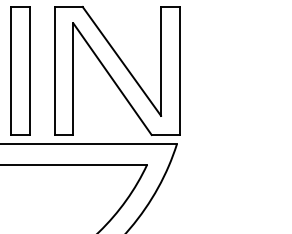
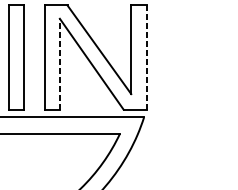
line: (179, 70) -> (146, 57), solid -> dashed
line: (73, 79) -> (60, 64), solid -> dashed

